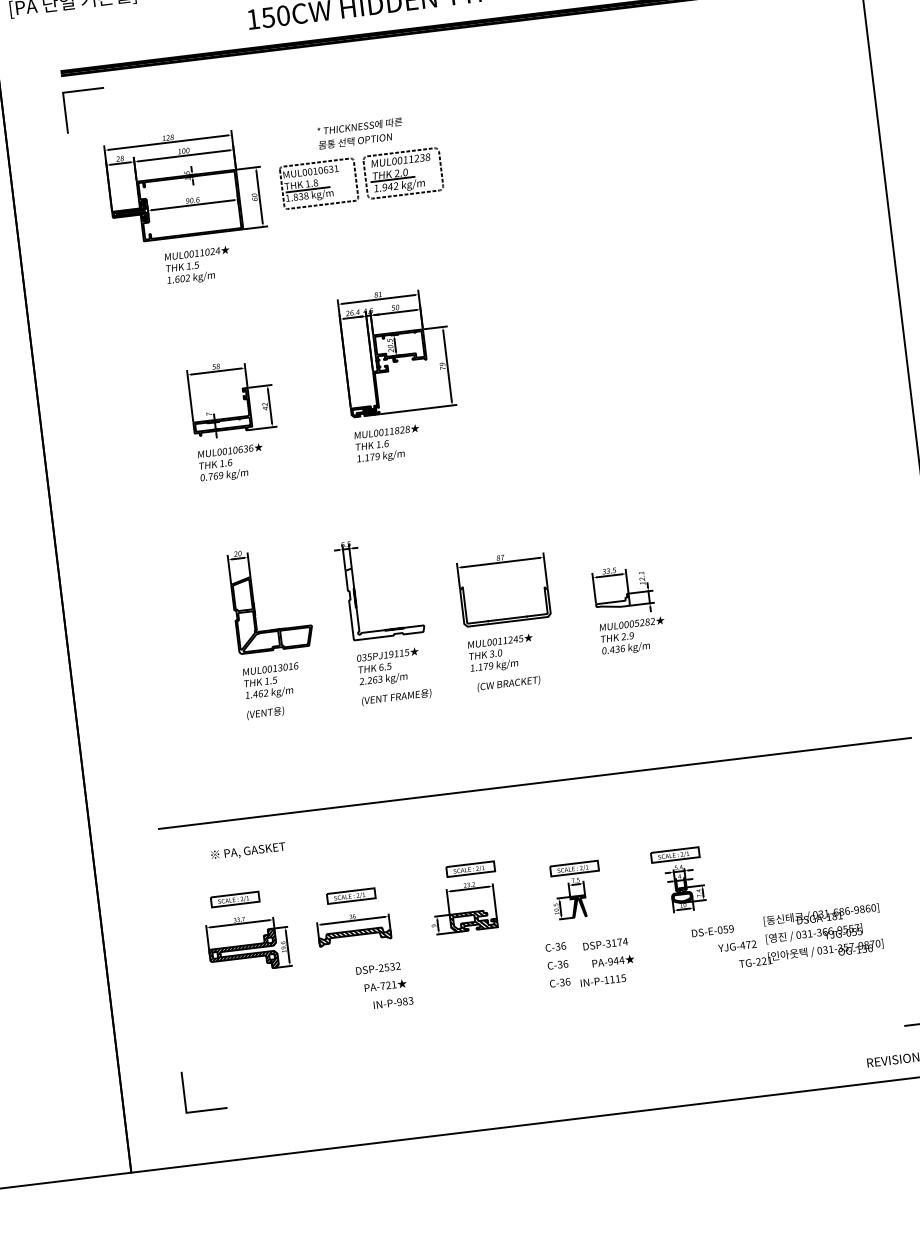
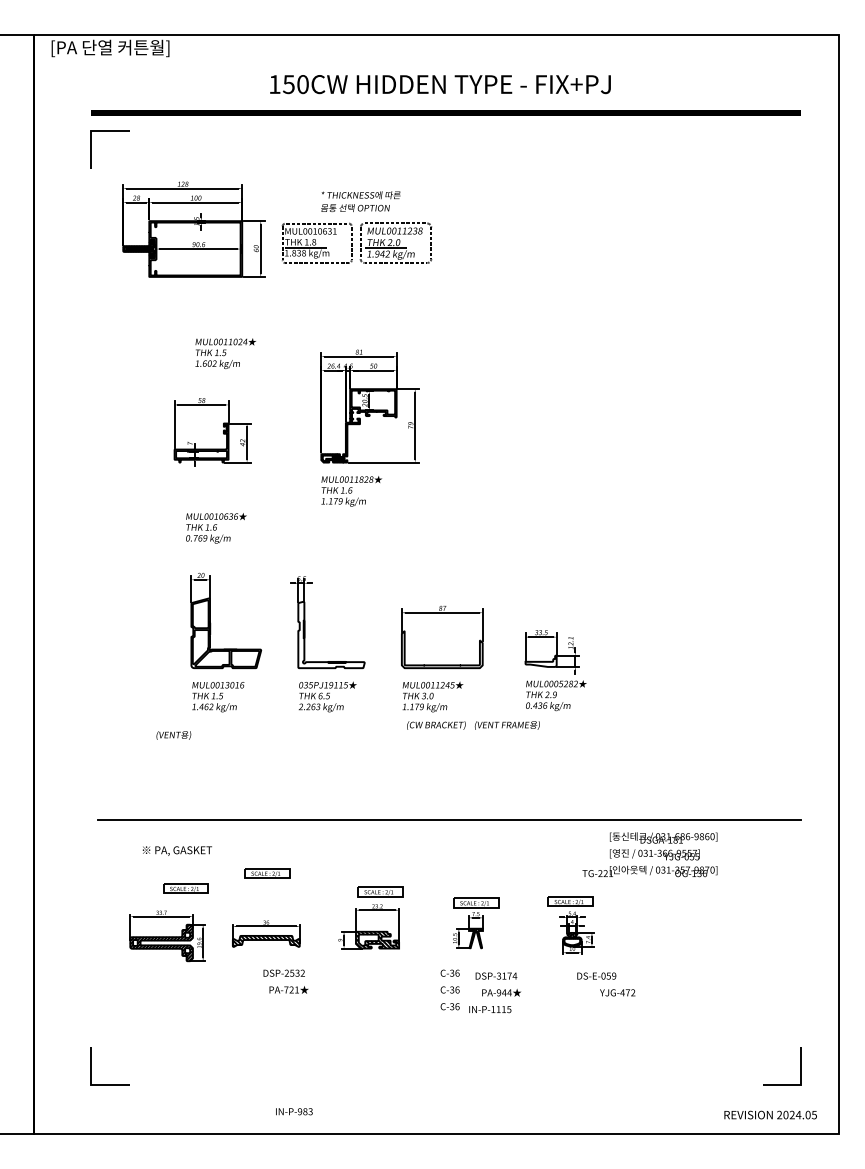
text: (198, 265) -> (225, 353), moved
text: (231, 463) -> (216, 528), moved
text: (395, 697) -> (506, 725), moved
text: (265, 713) -> (173, 735), moved
part: (351, 896) -> (267, 873), moved
part: (234, 899) -> (185, 888), moved
text: (808, 935) -> (649, 854), moved
text: (393, 1002) -> (294, 1111), moved

